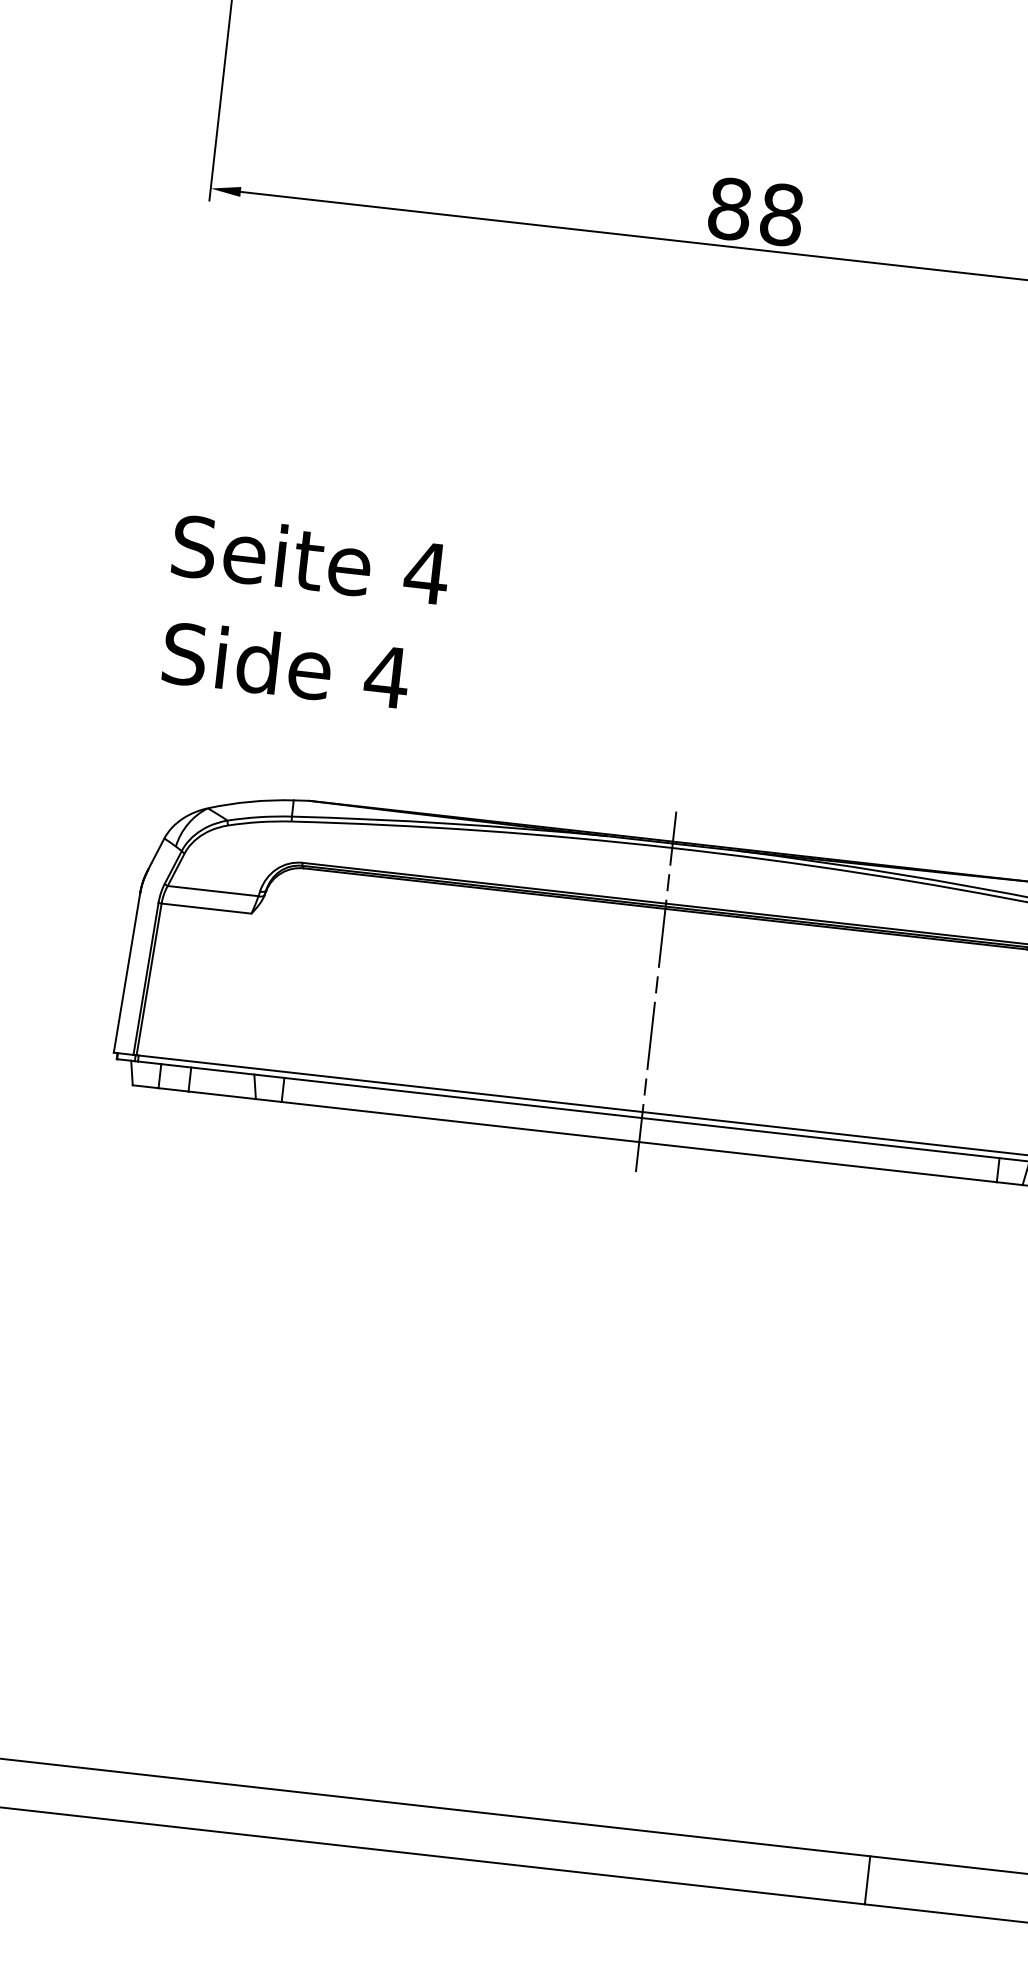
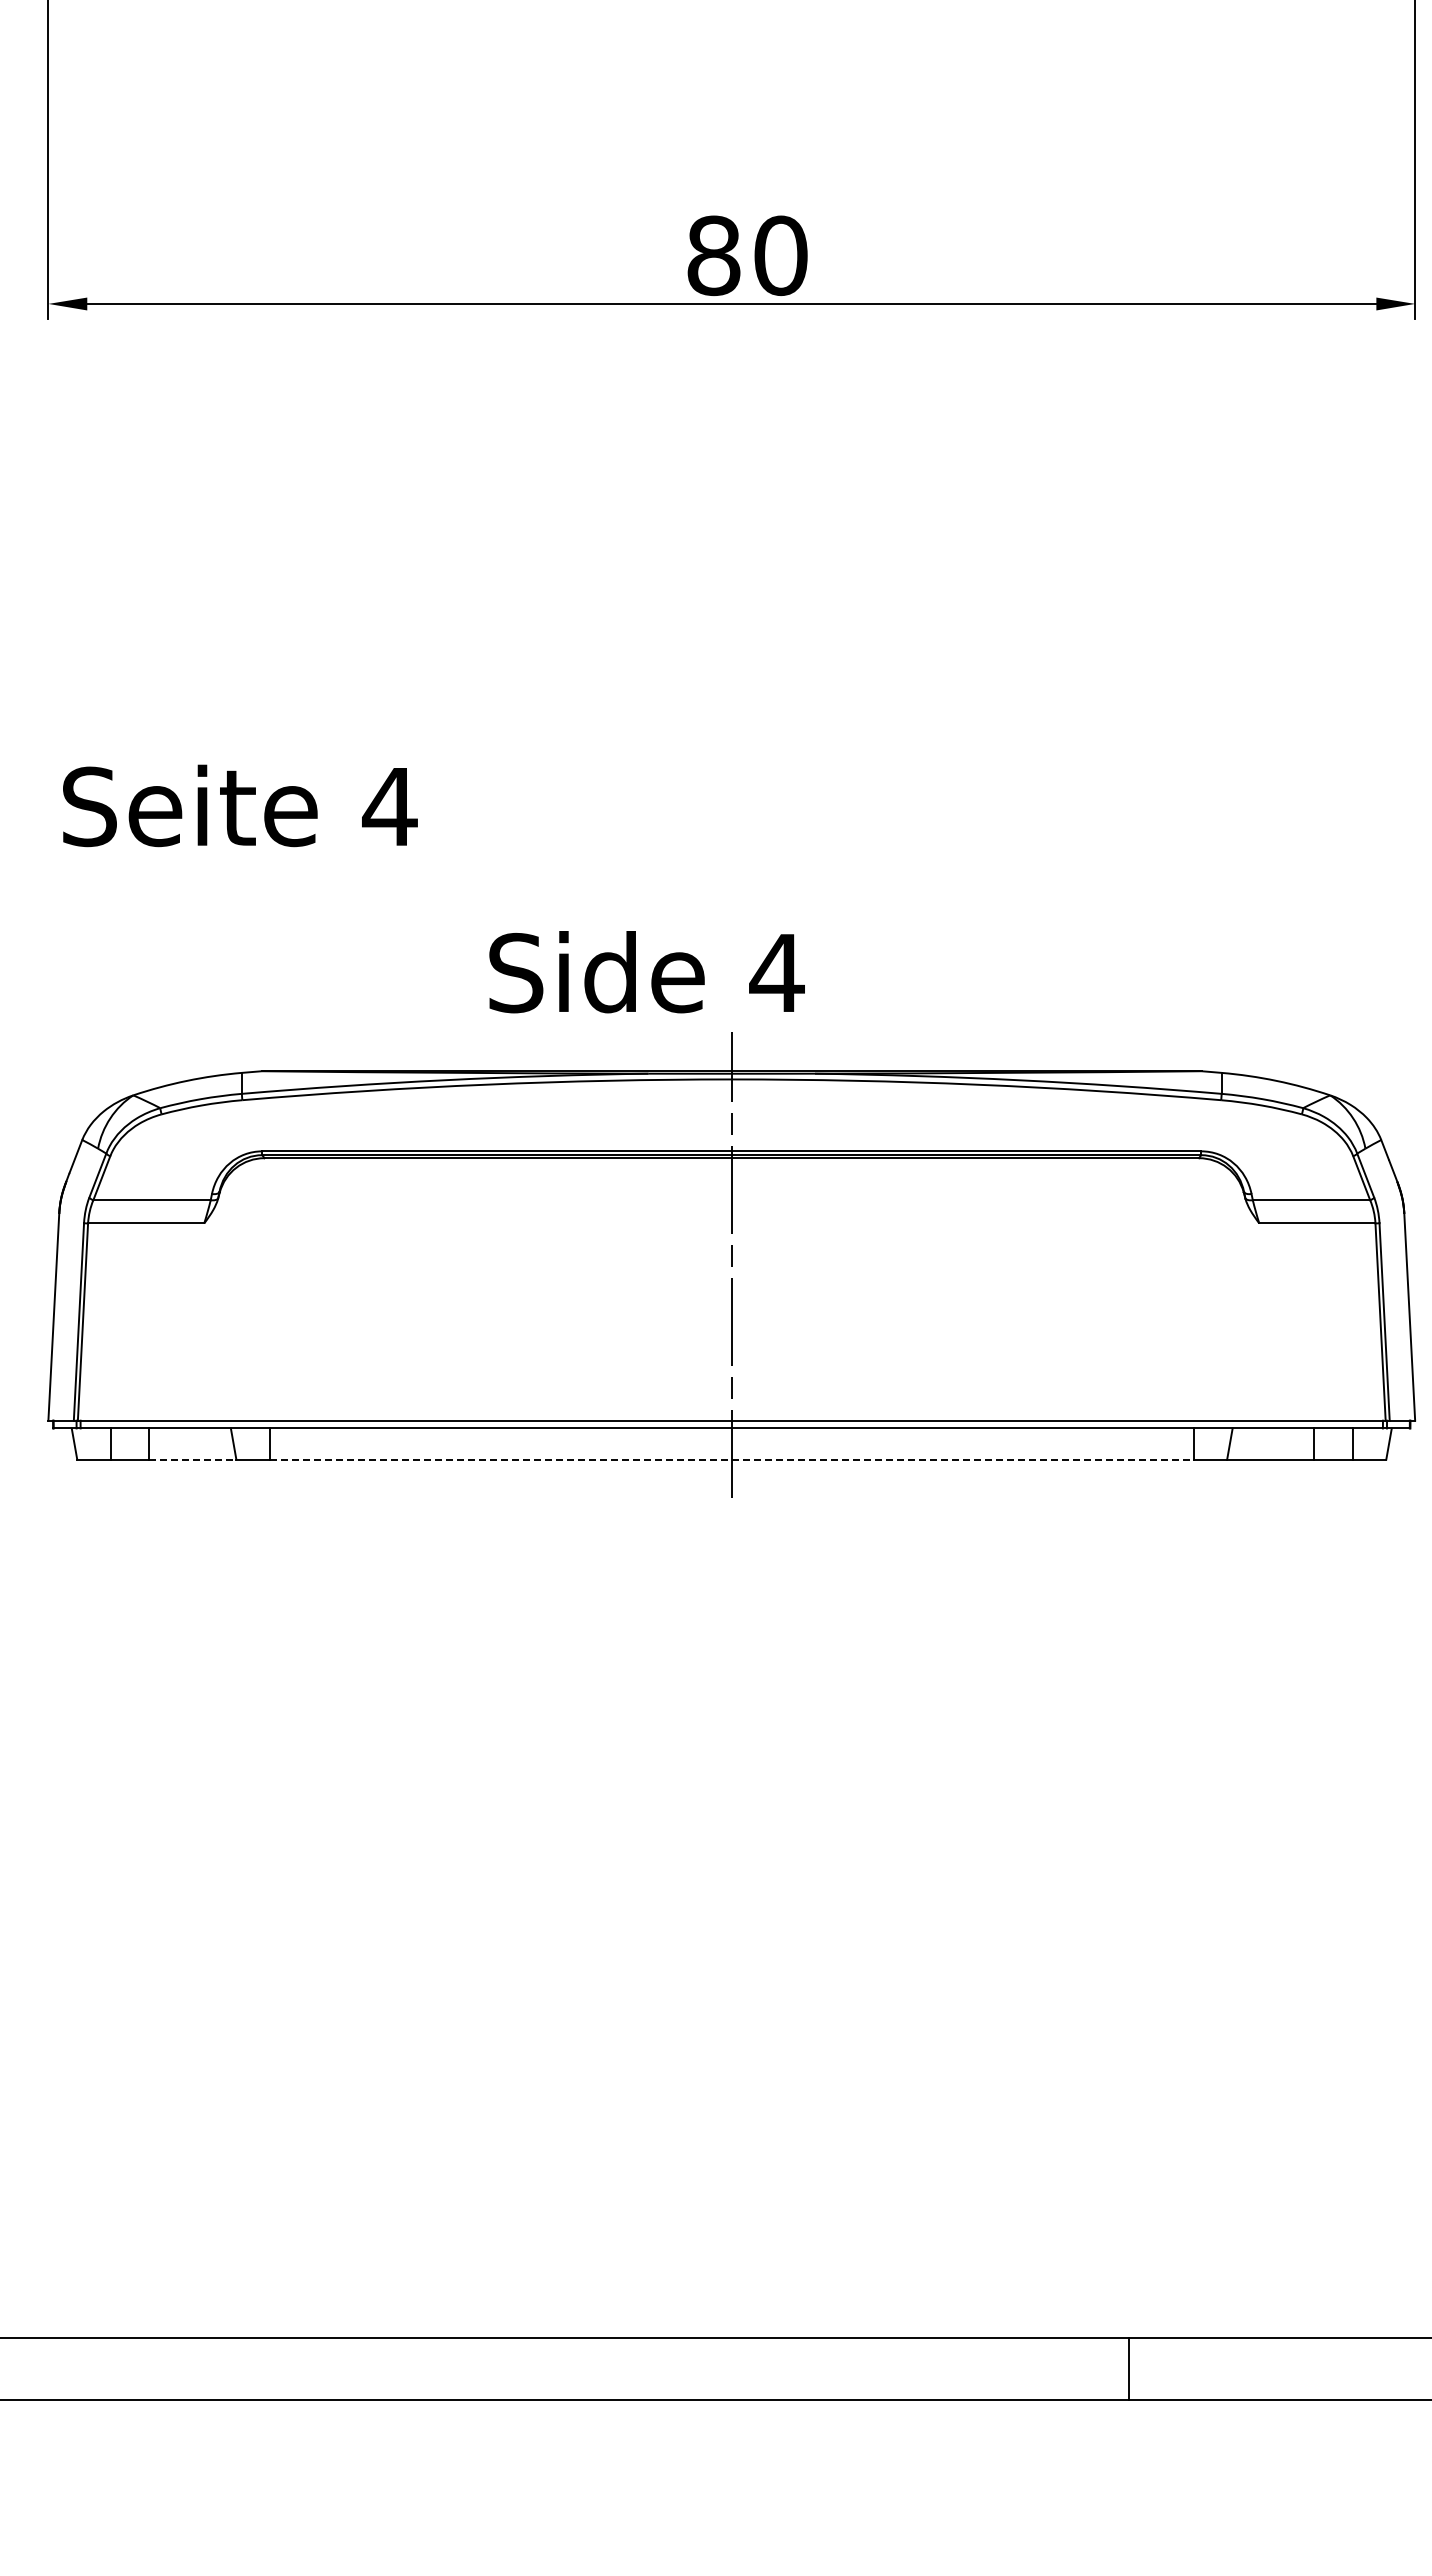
text: (781, 214) -> (780, 255), 88 -> 80
text: (311, 559) -> (240, 805), moved
text: (285, 665) -> (646, 972), moved
line: (221, 1095) -> (192, 1459), solid -> dashed
line: (639, 1142) -> (732, 1459), solid -> dashed

